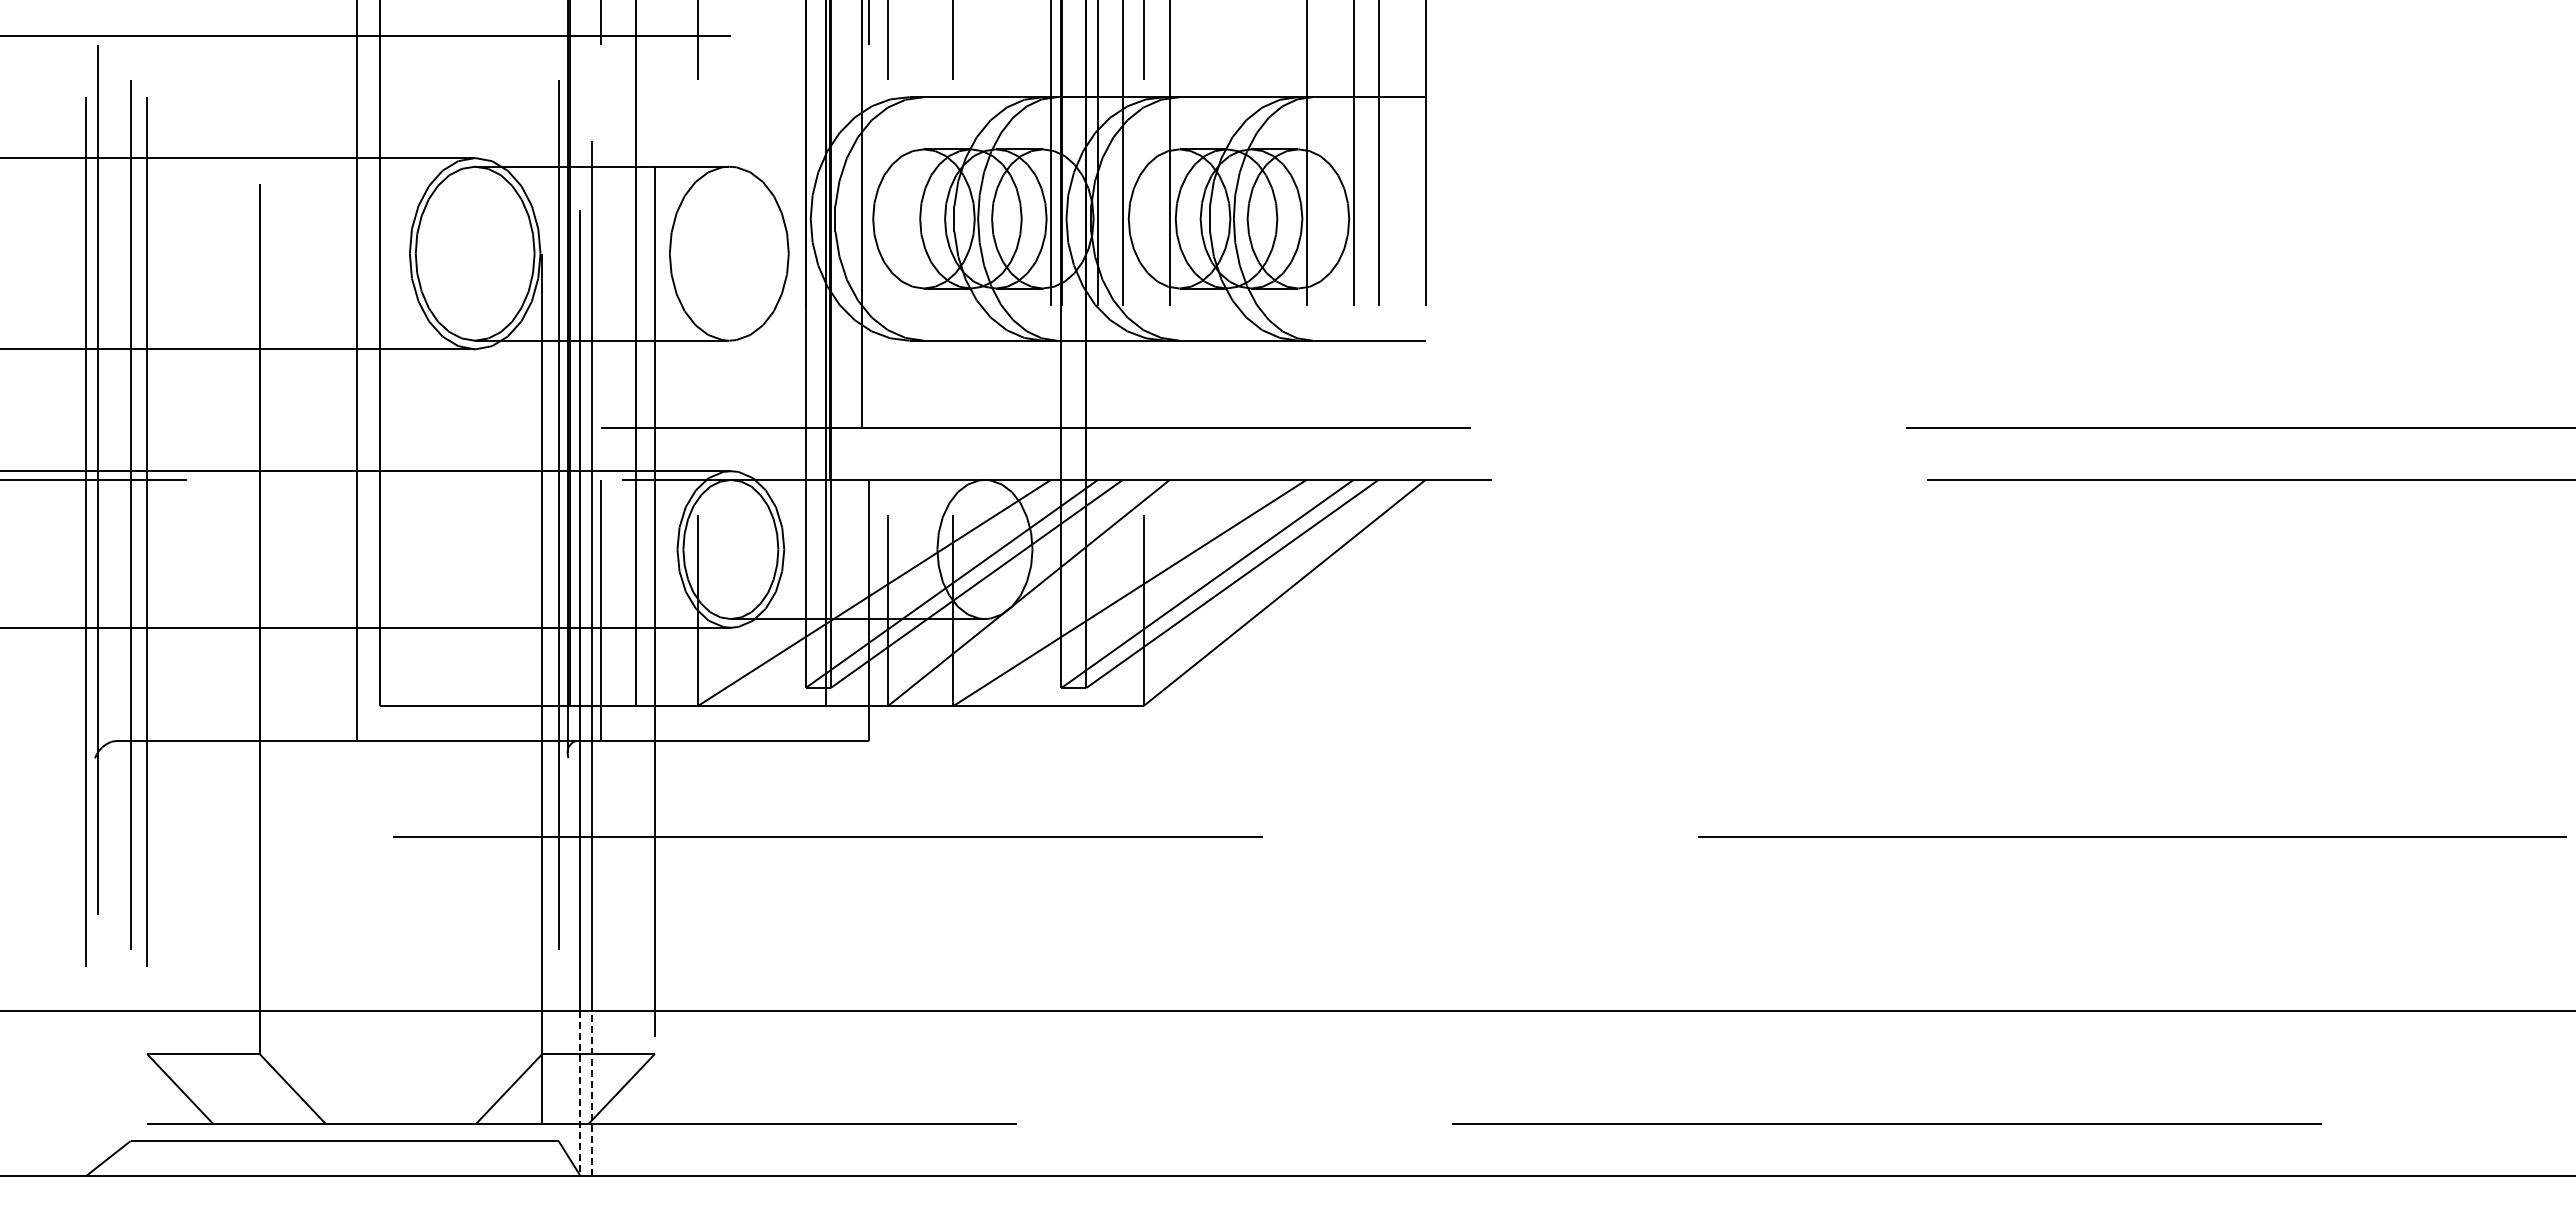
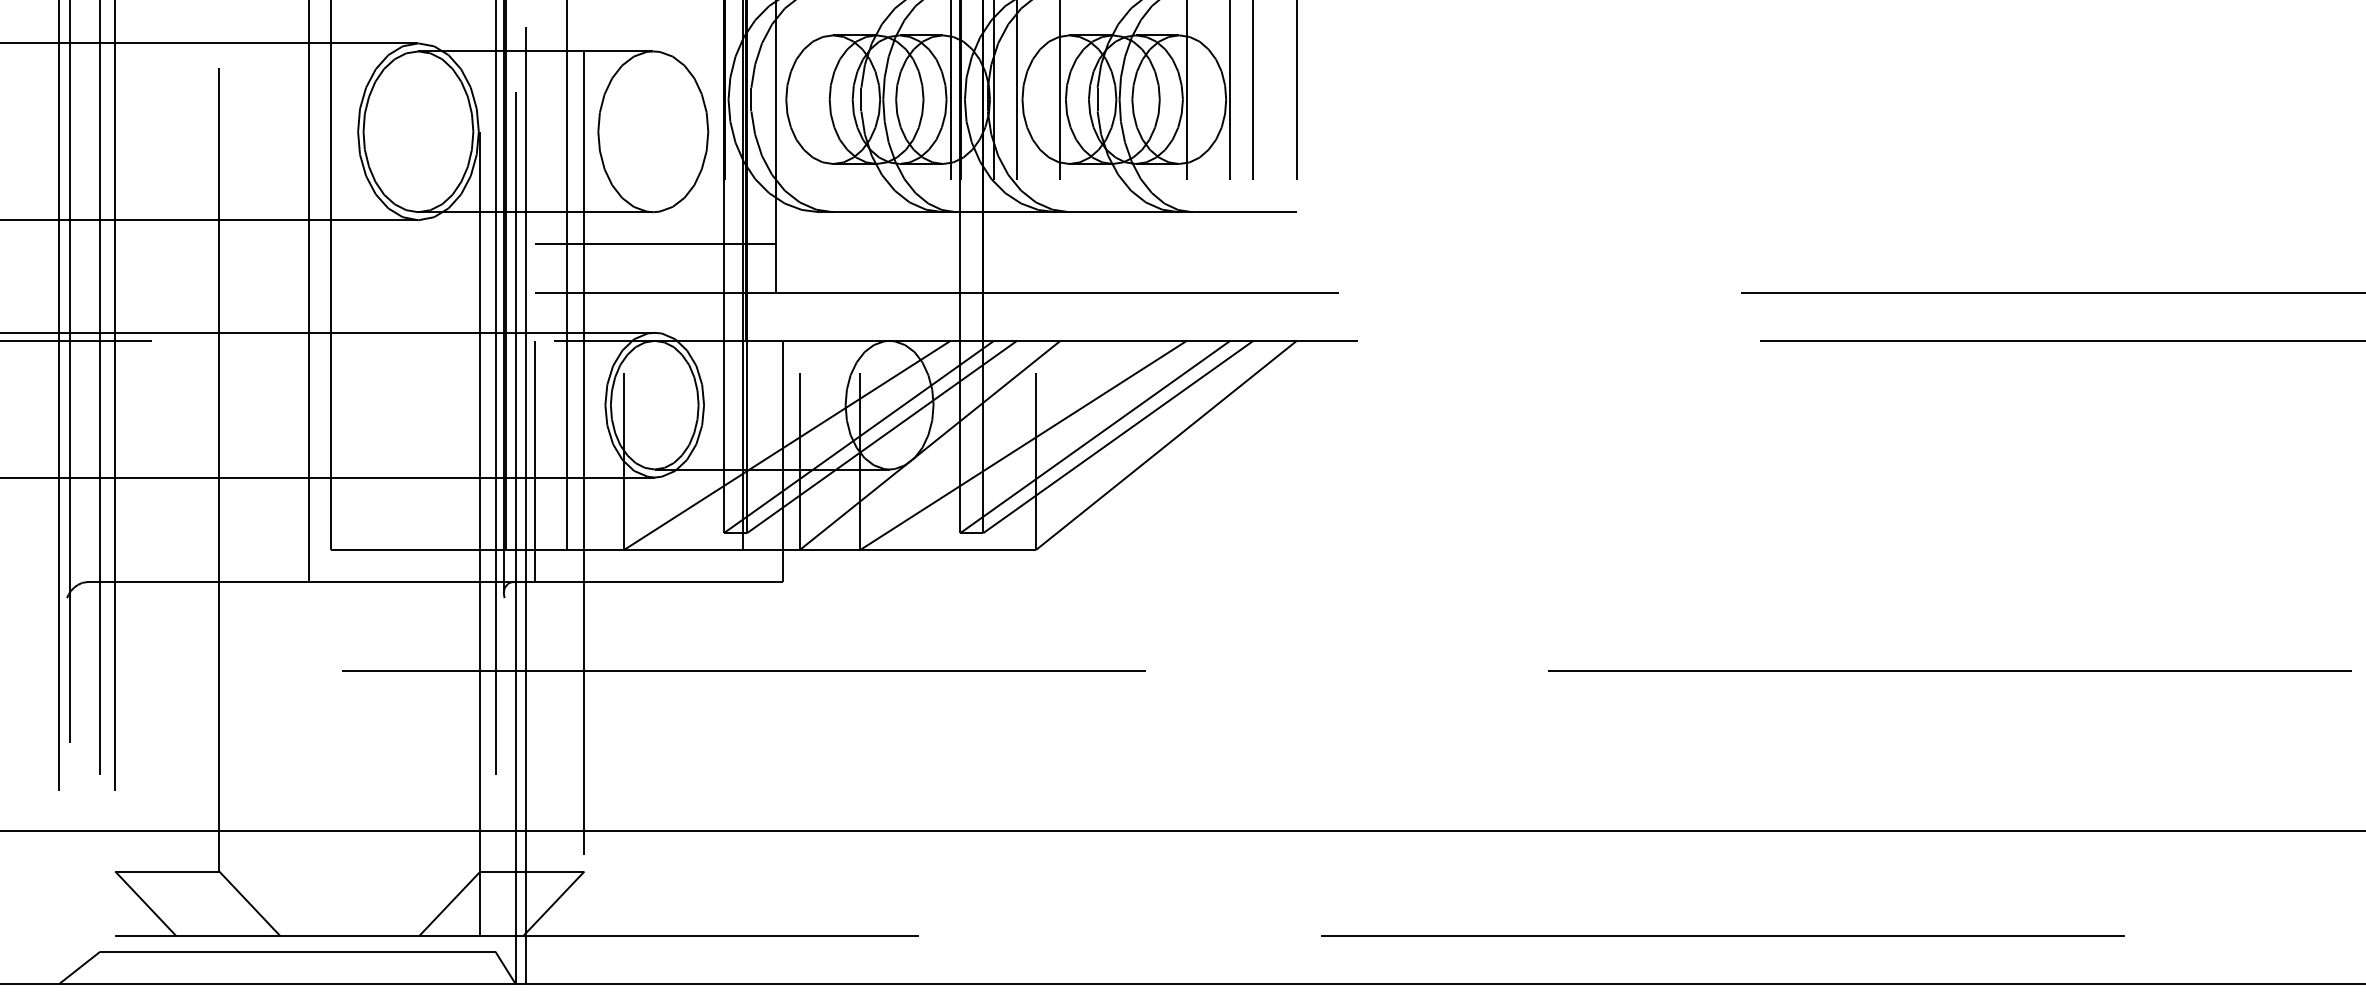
line: (731, 375) -> (655, 244), added
line: (580, 1093) -> (515, 907), dashed -> solid
line: (591, 1093) -> (525, 907), dashed -> solid

